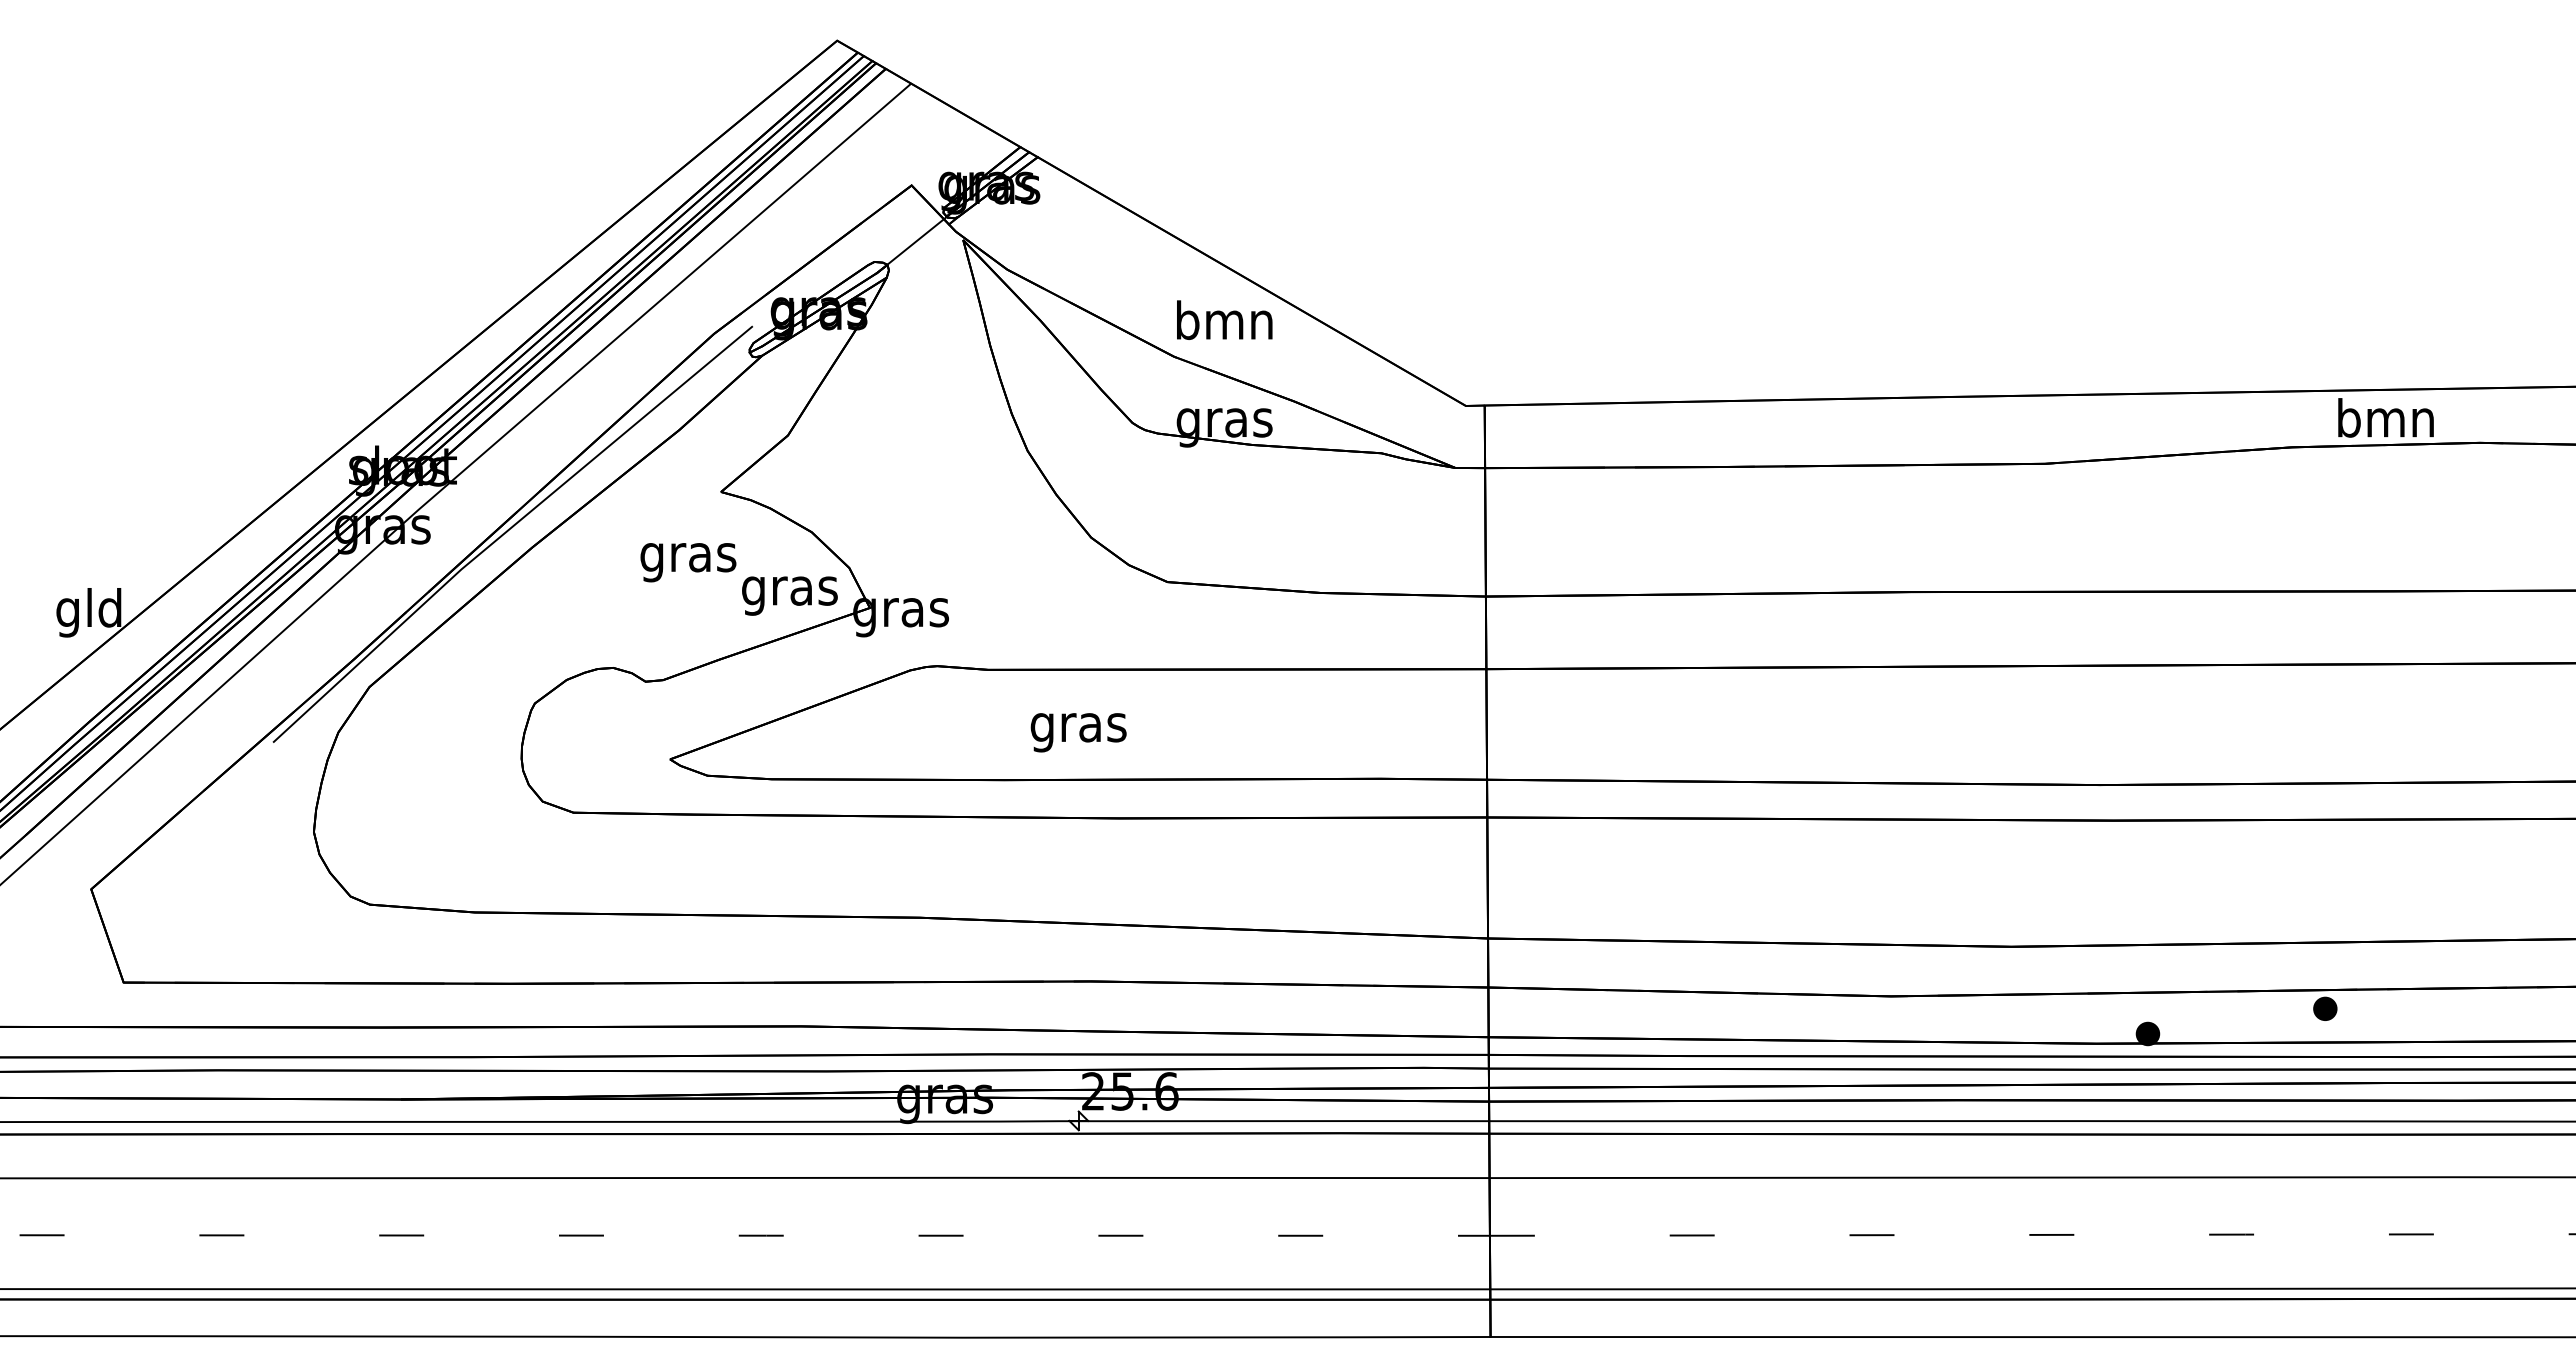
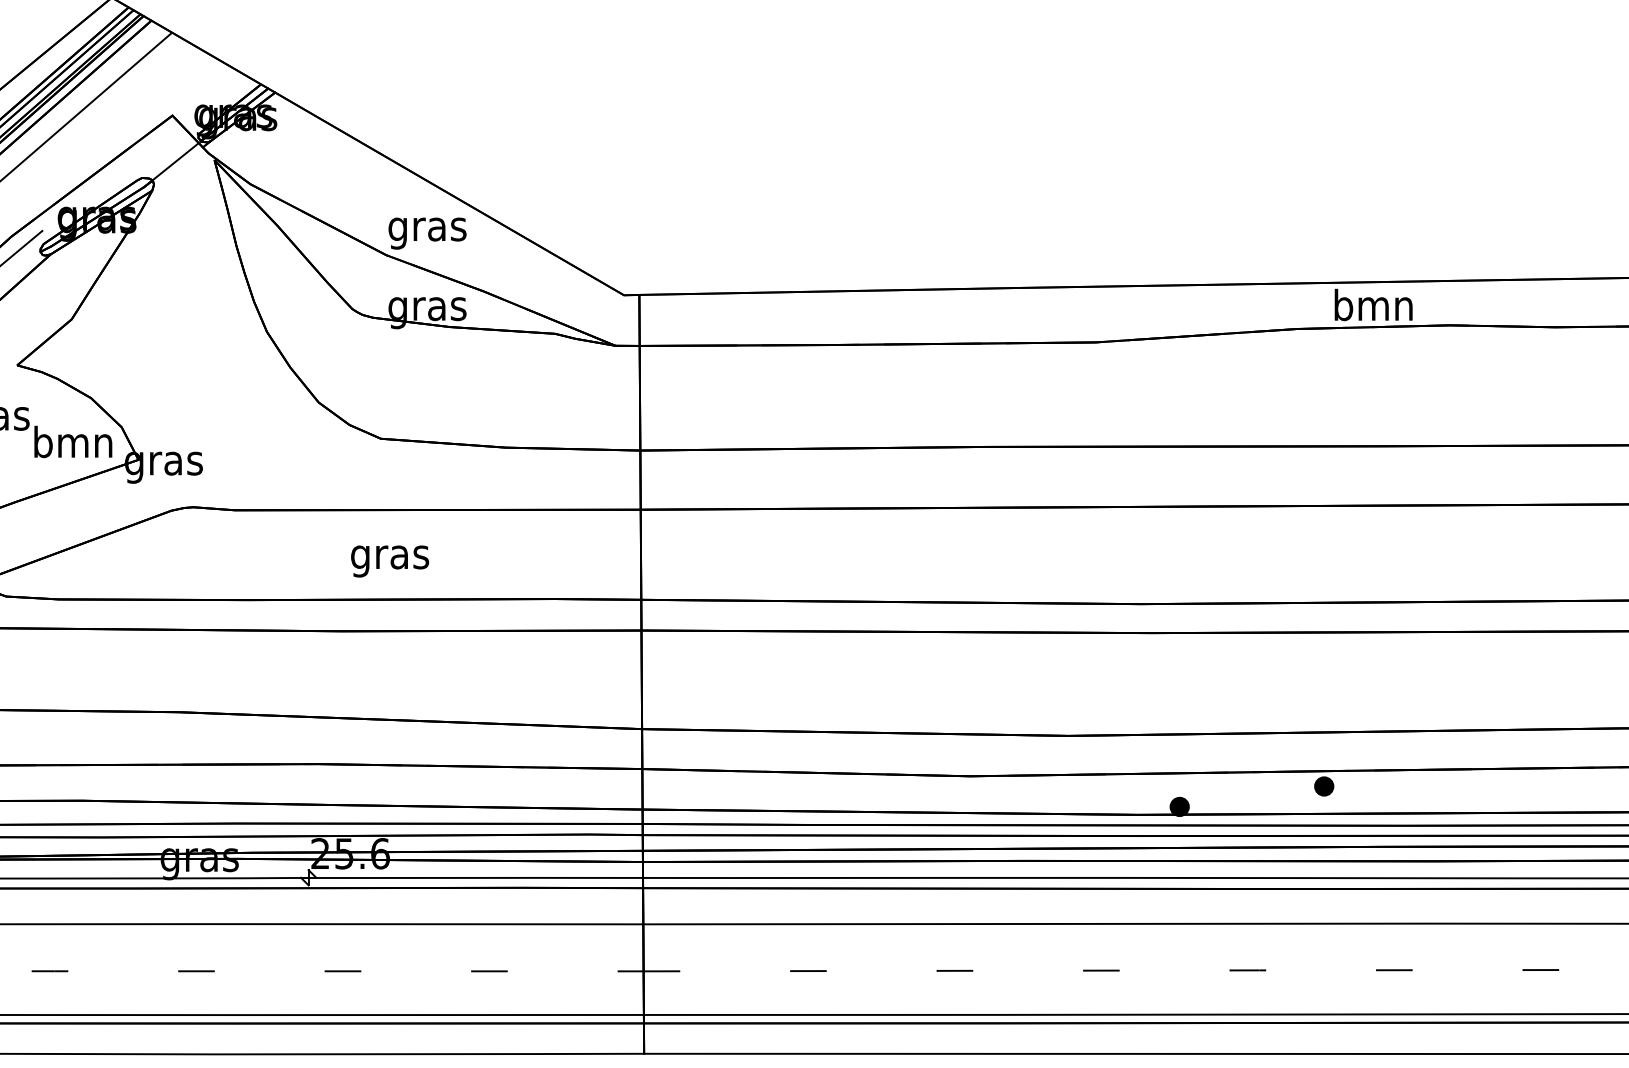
text: (1224, 324) -> (427, 228), bmn -> gras
text: (789, 590) -> (72, 445), gras -> bmn
text: (1078, 732) -> (389, 561), moved

